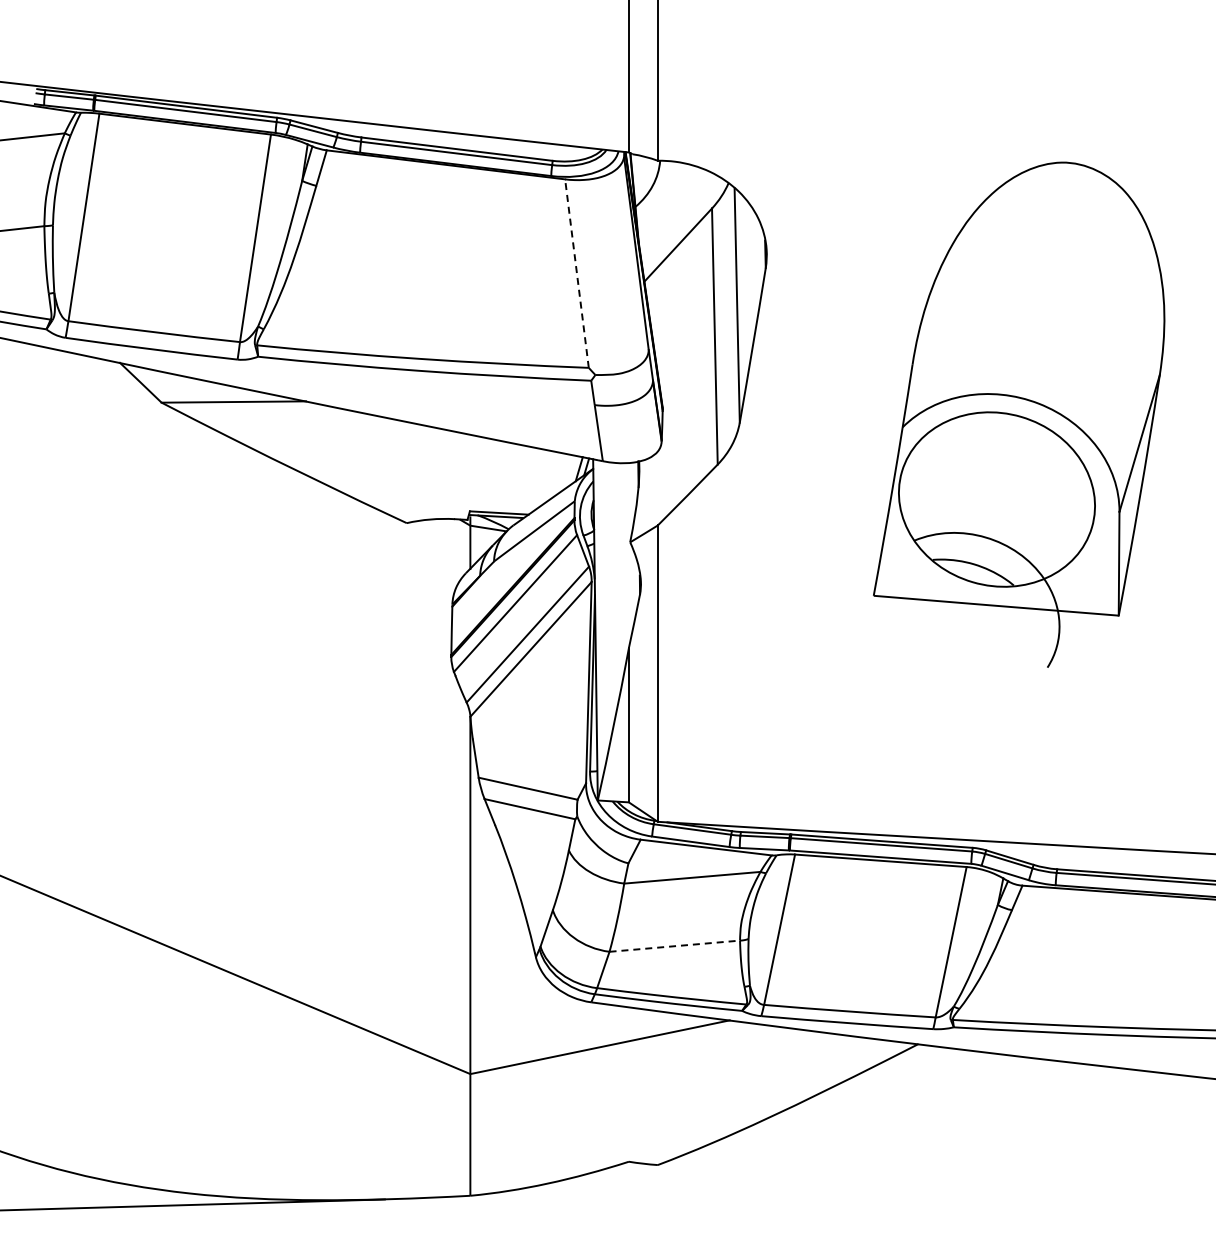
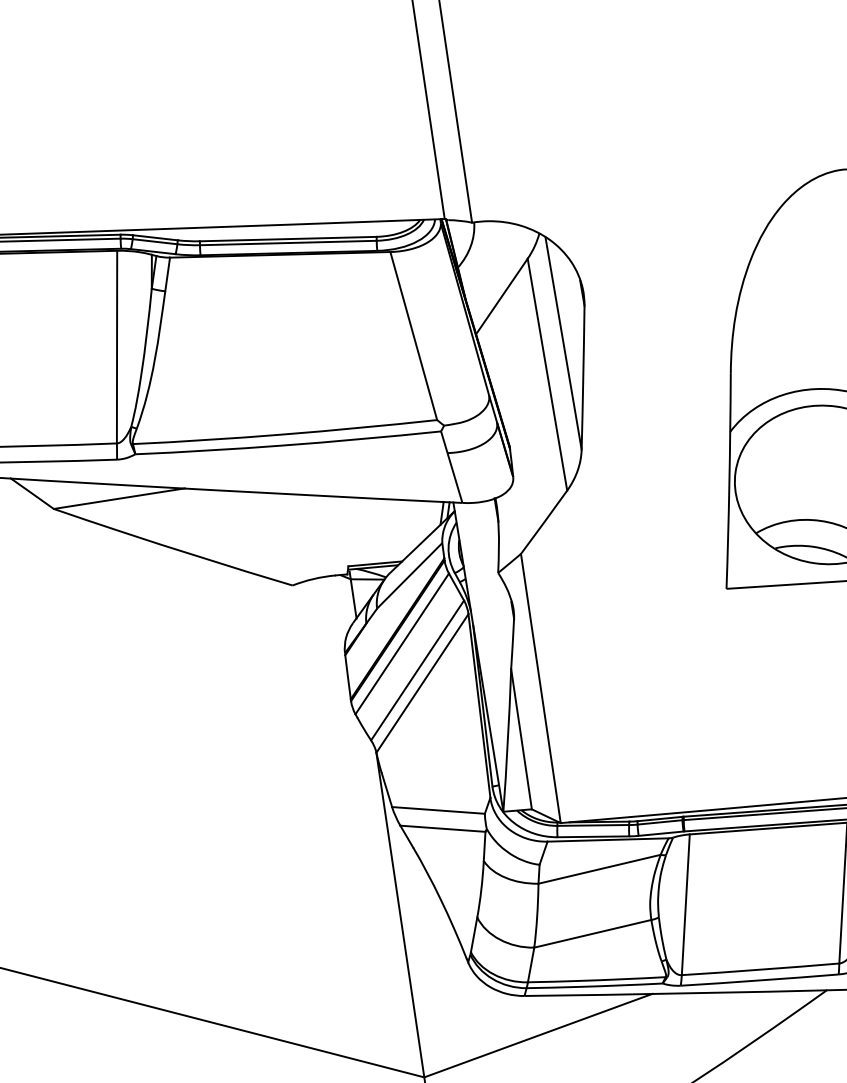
line: (576, 273) -> (413, 335), dashed -> solid
line: (675, 946) -> (593, 933), dashed -> solid

